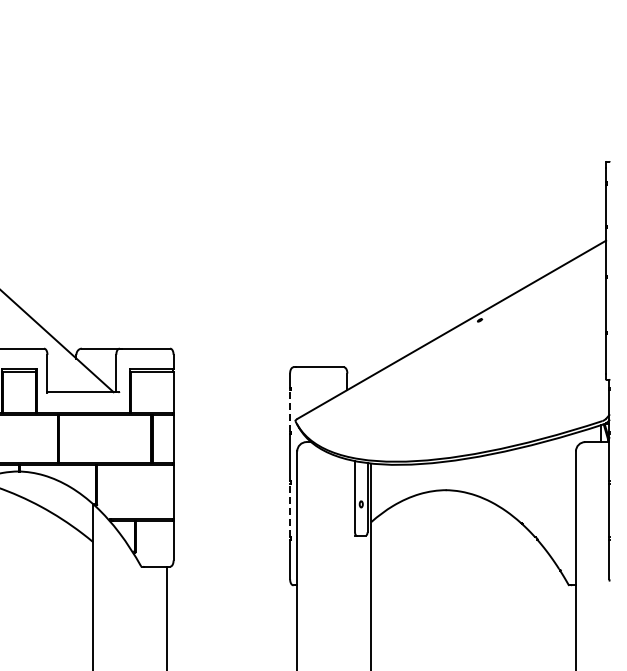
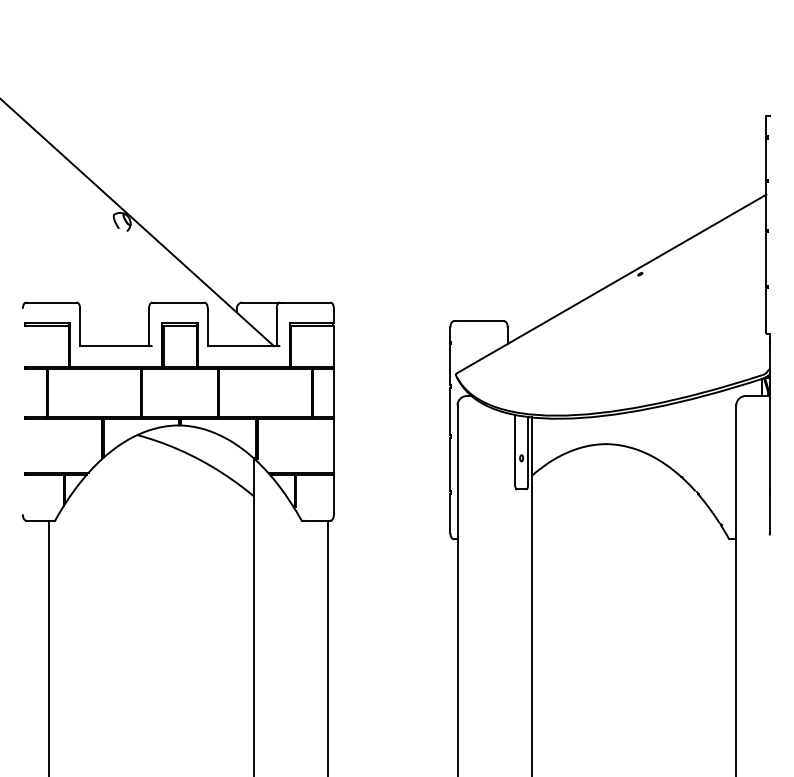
line: (290, 410) -> (450, 364), dashed -> solid
line: (290, 510) -> (450, 464), dashed -> solid

